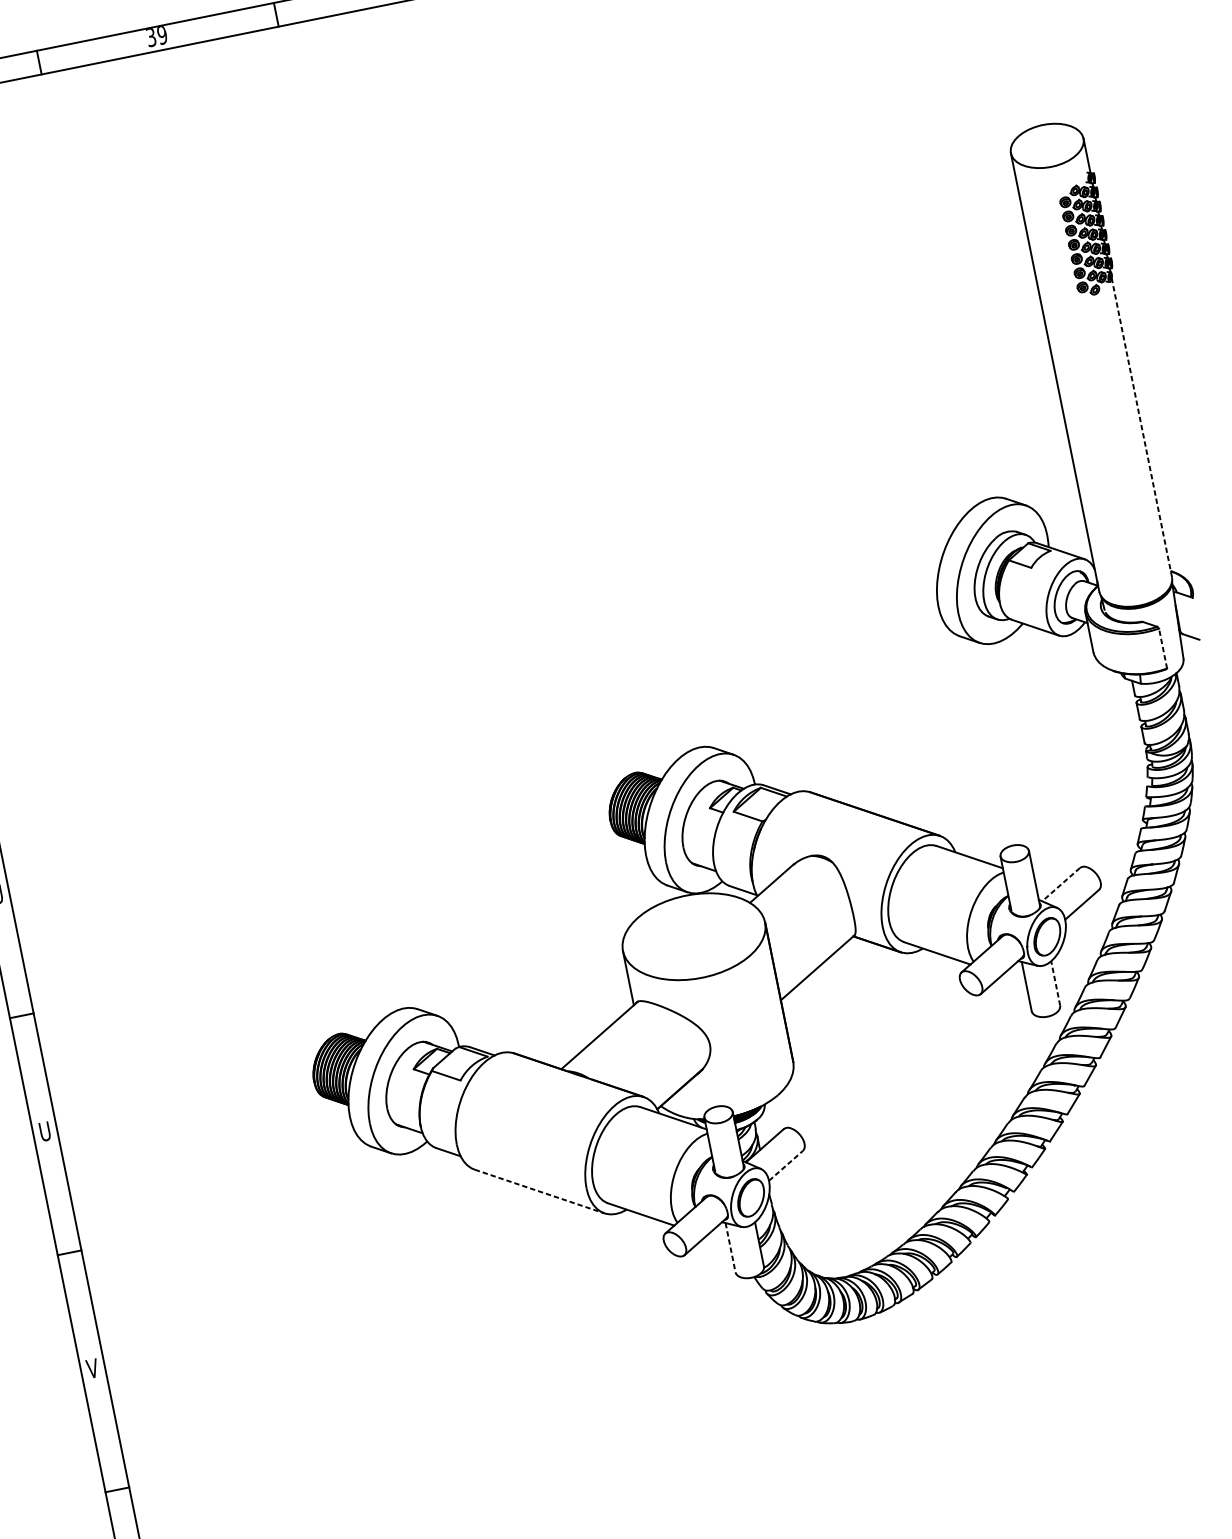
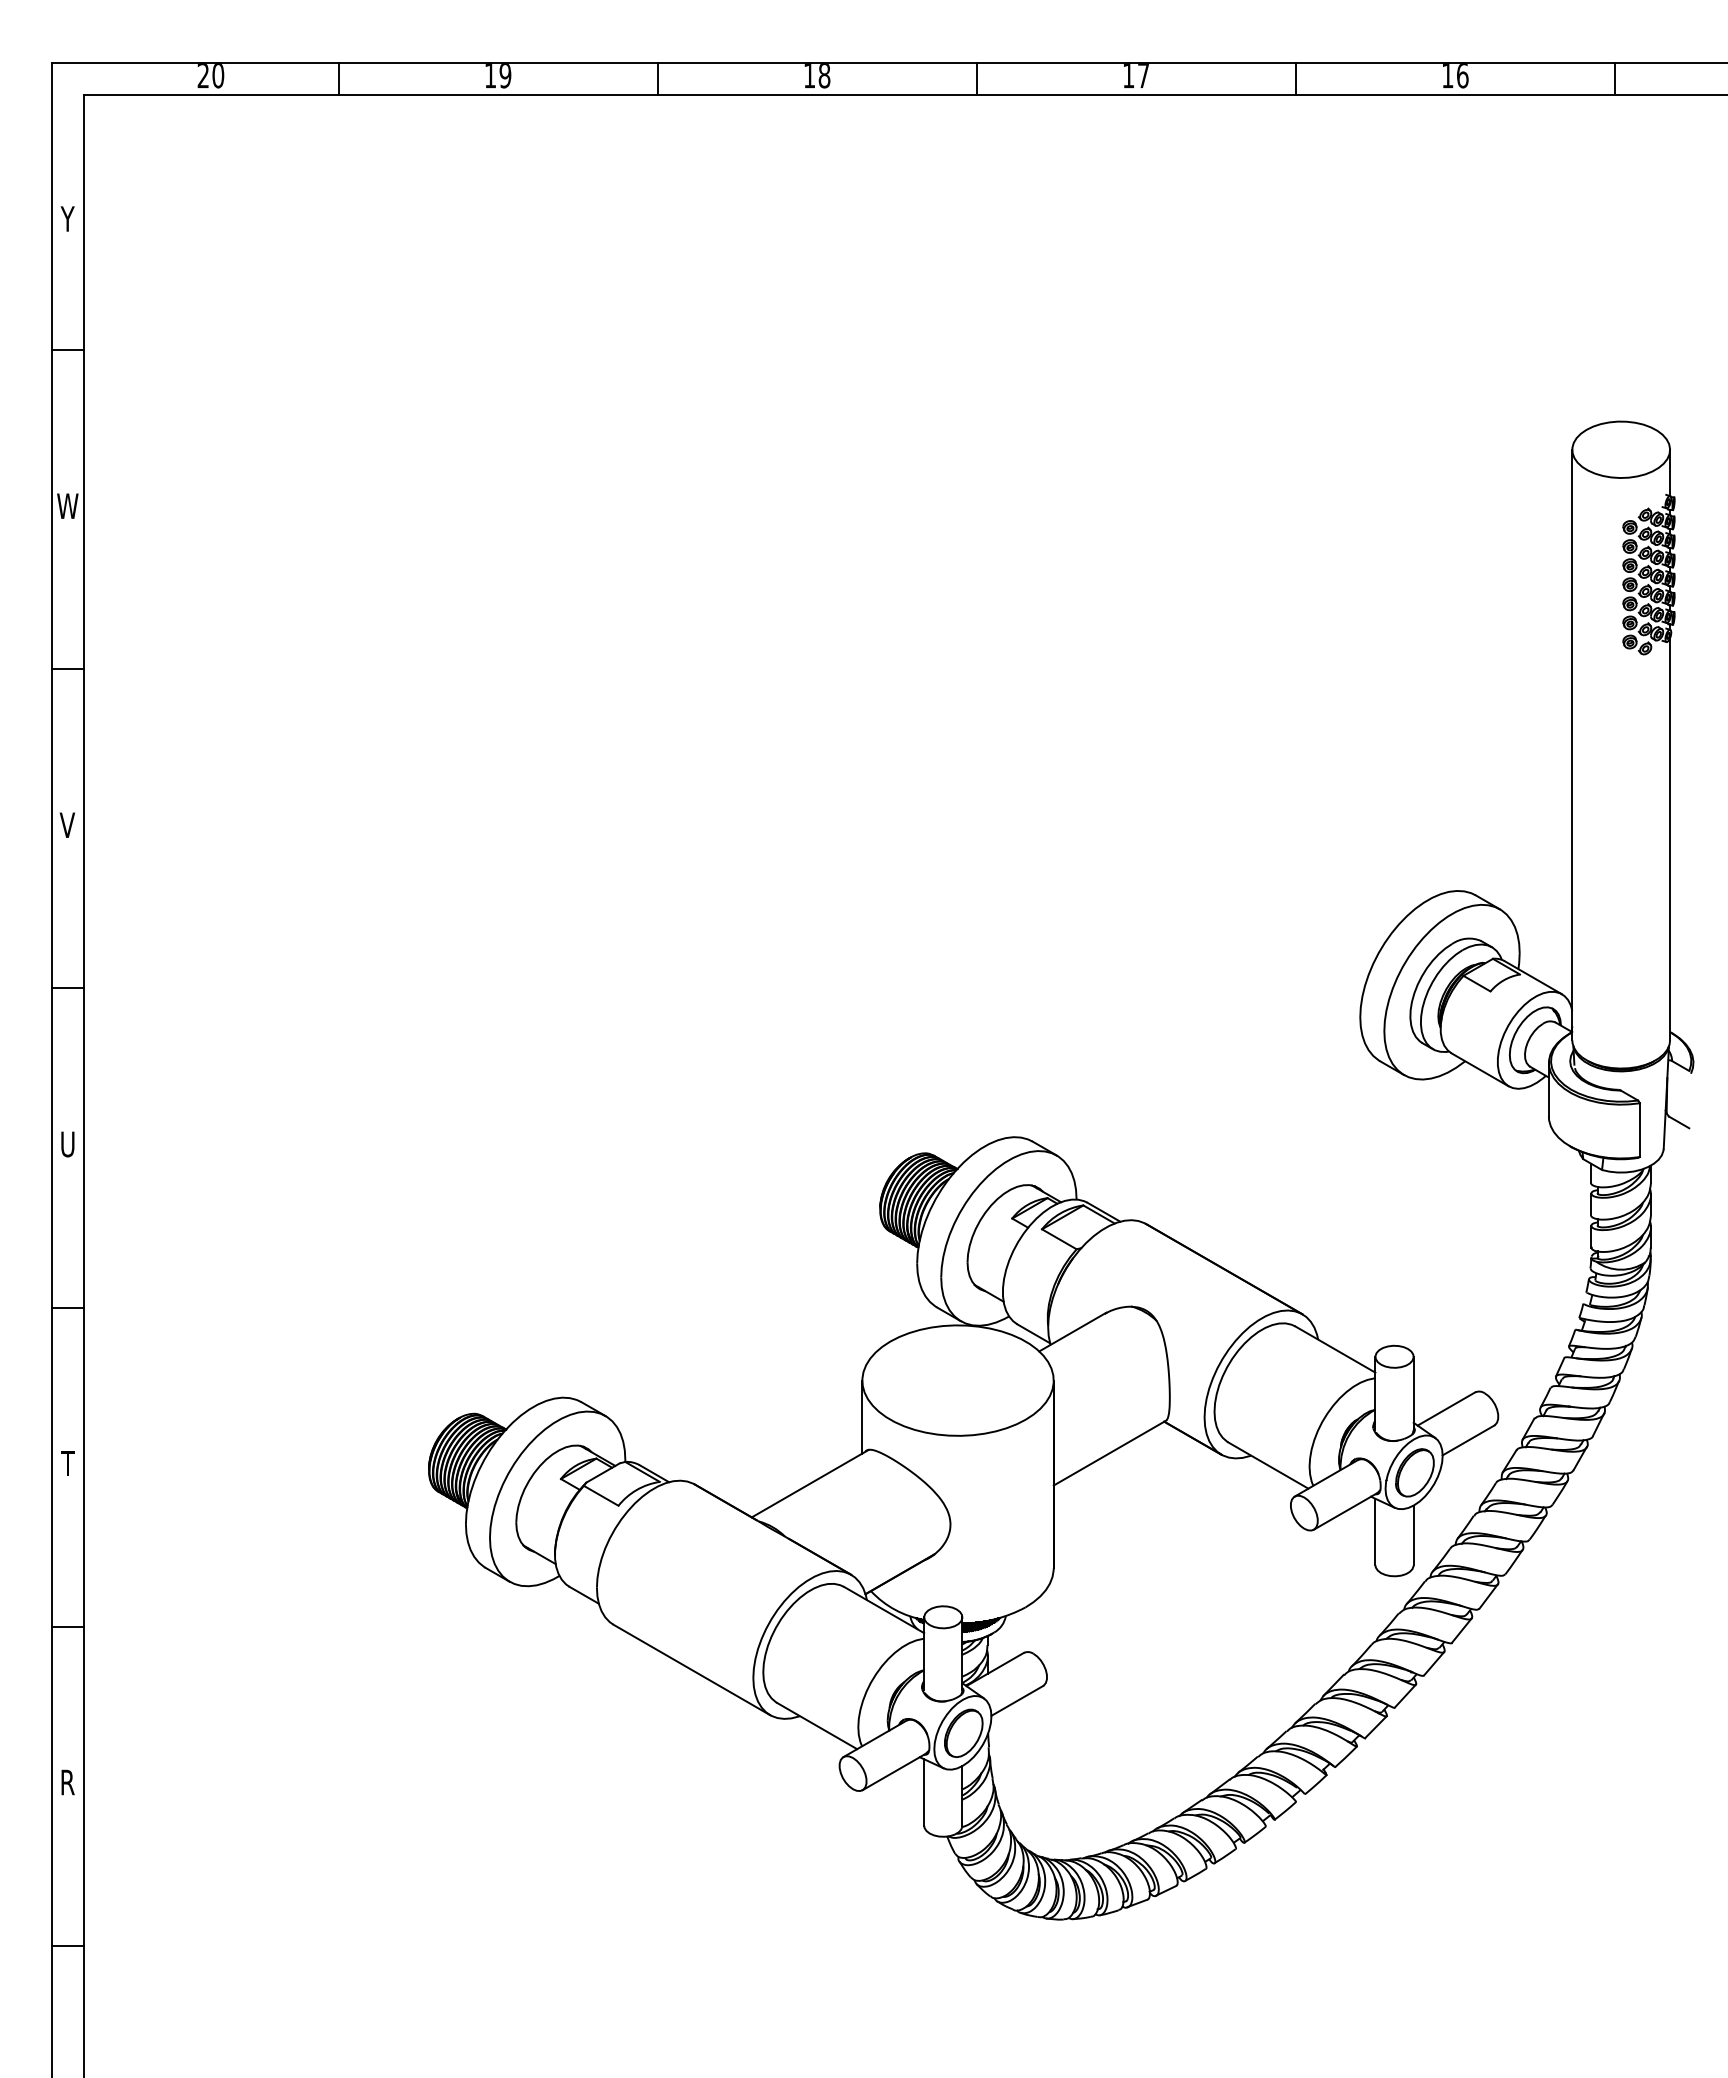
text: (151, 38) -> (490, 76), 39 -> 19
line: (1142, 427) -> (1670, 838), dashed -> solid
line: (1162, 648) -> (1639, 1130), dashed -> solid
line: (1061, 885) -> (1446, 1409), dashed -> solid
line: (1055, 983) -> (1413, 1535), dashed -> solid
text: (44, 1131) -> (67, 1463), U -> T
line: (786, 1165) -> (1017, 1700), dashed -> solid
line: (540, 1191) -> (692, 1670), dashed -> solid
line: (730, 1247) -> (924, 1792), dashed -> solid
text: (92, 1368) -> (67, 1782), V -> R

